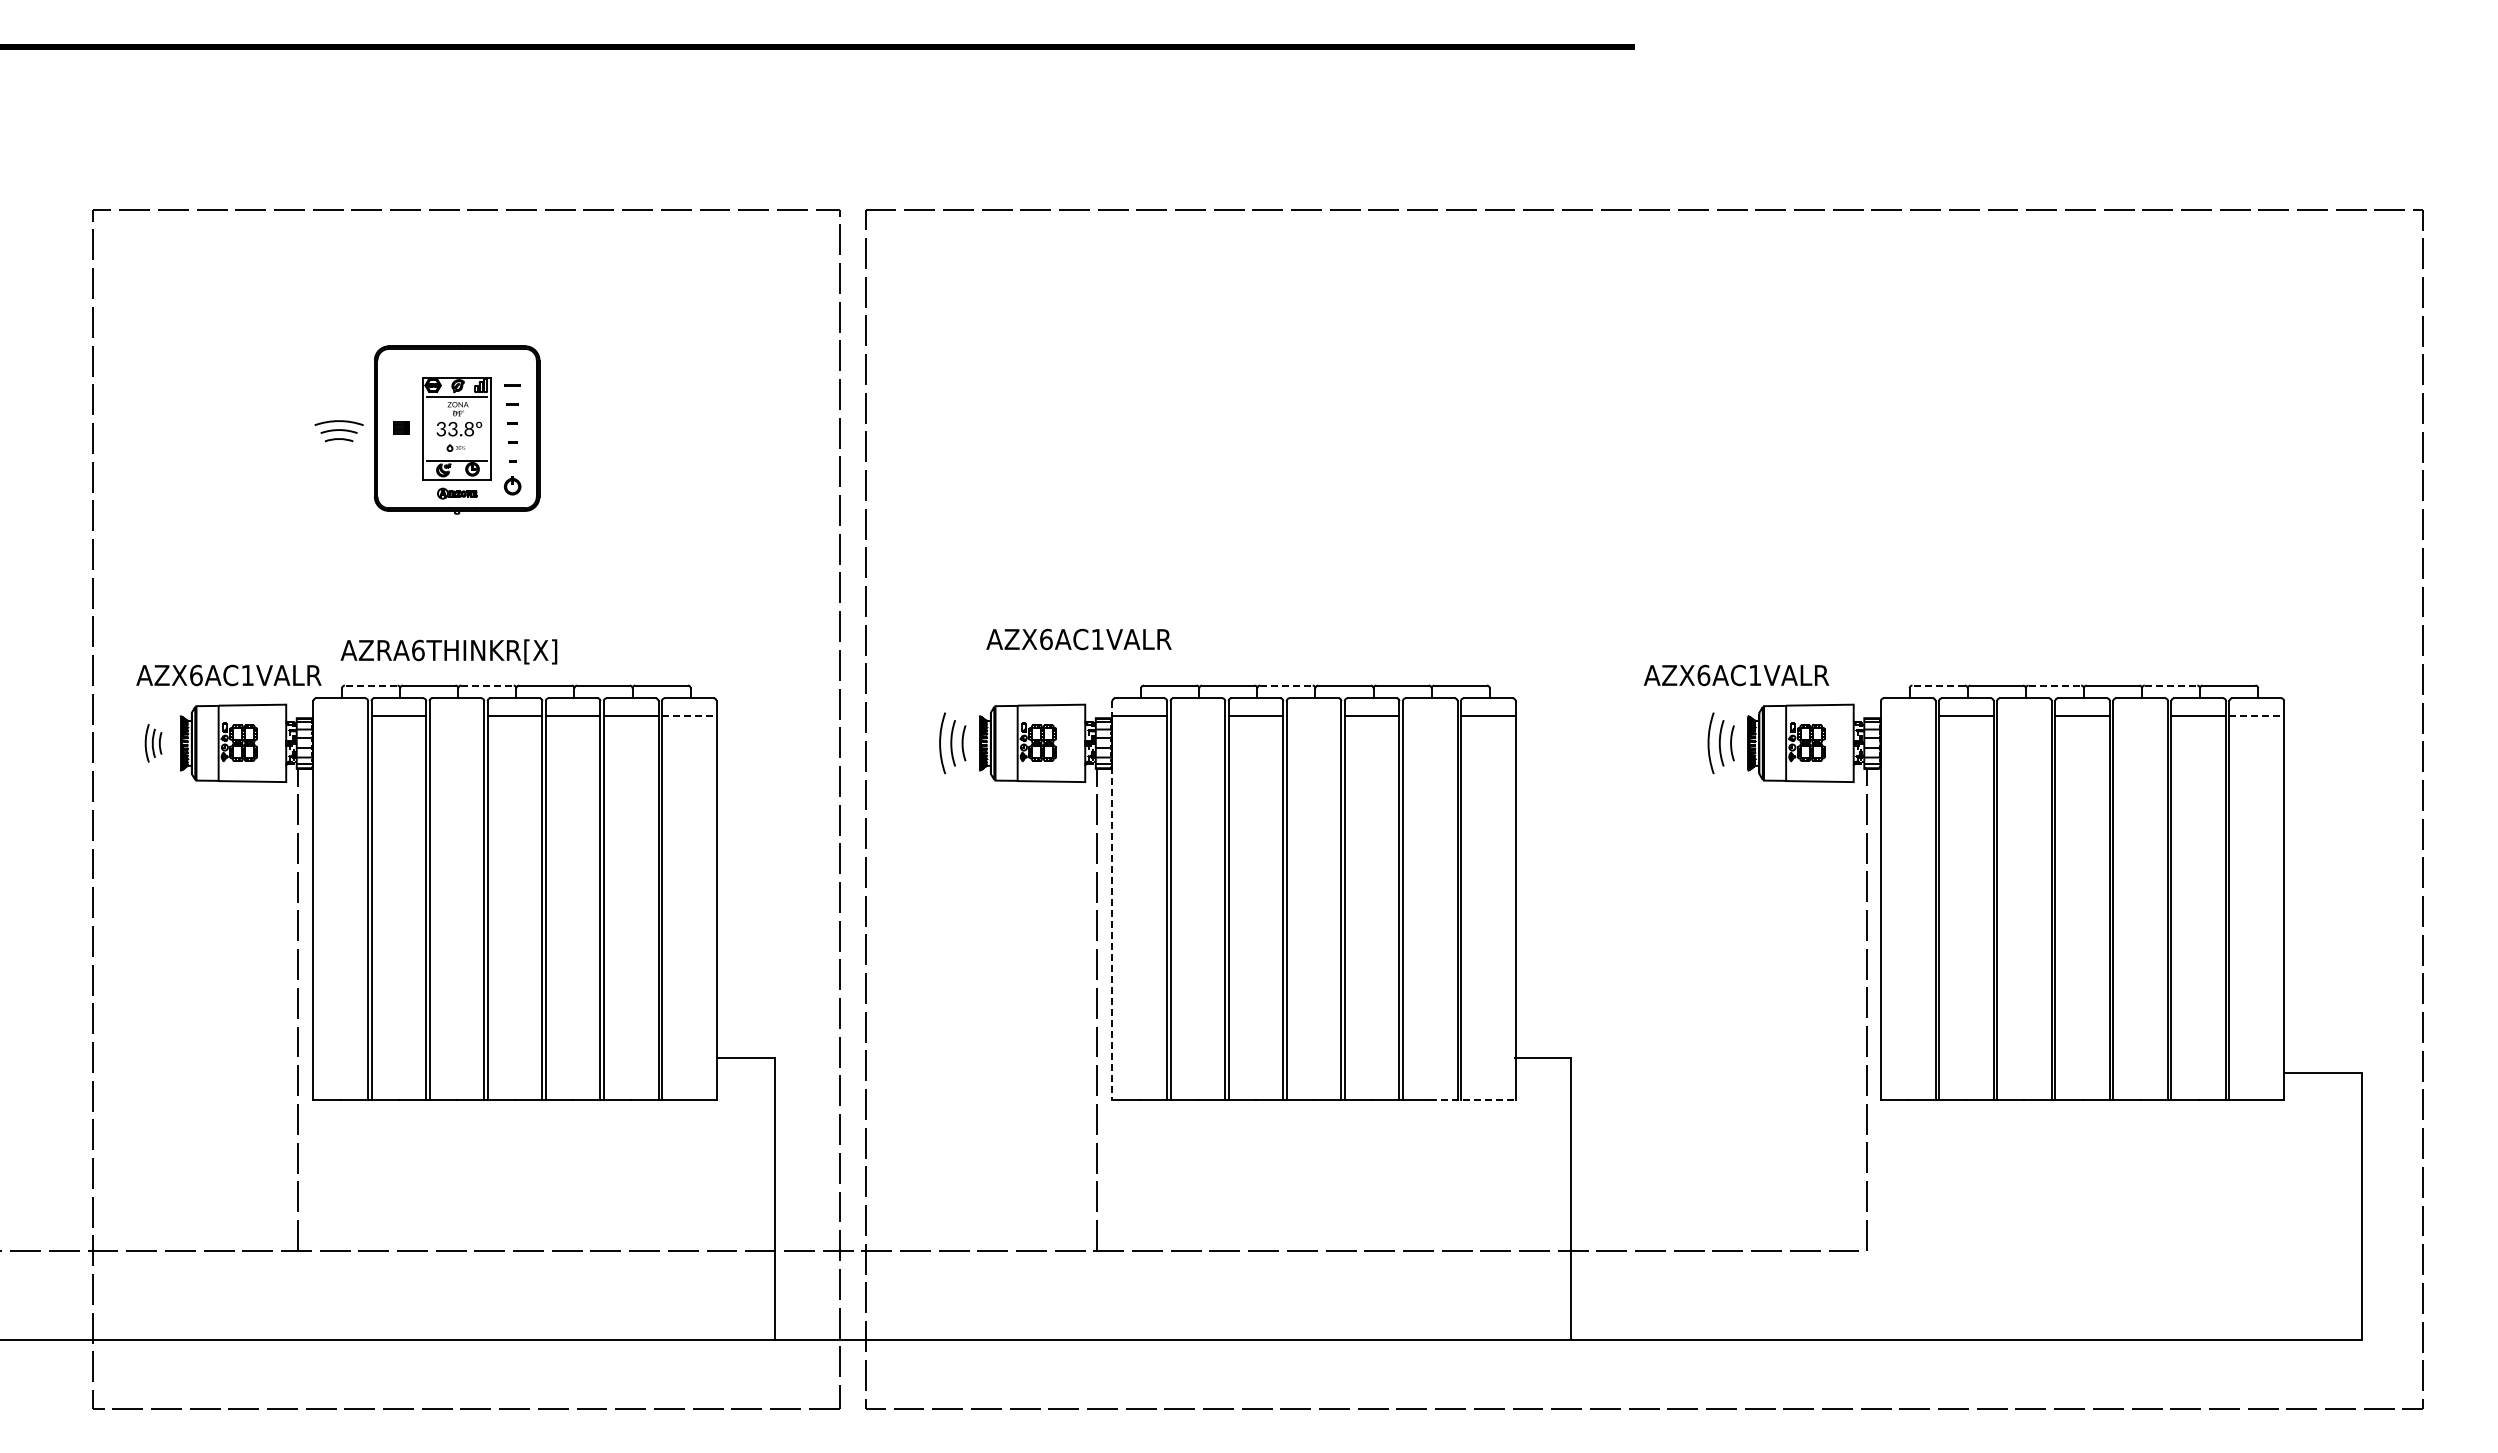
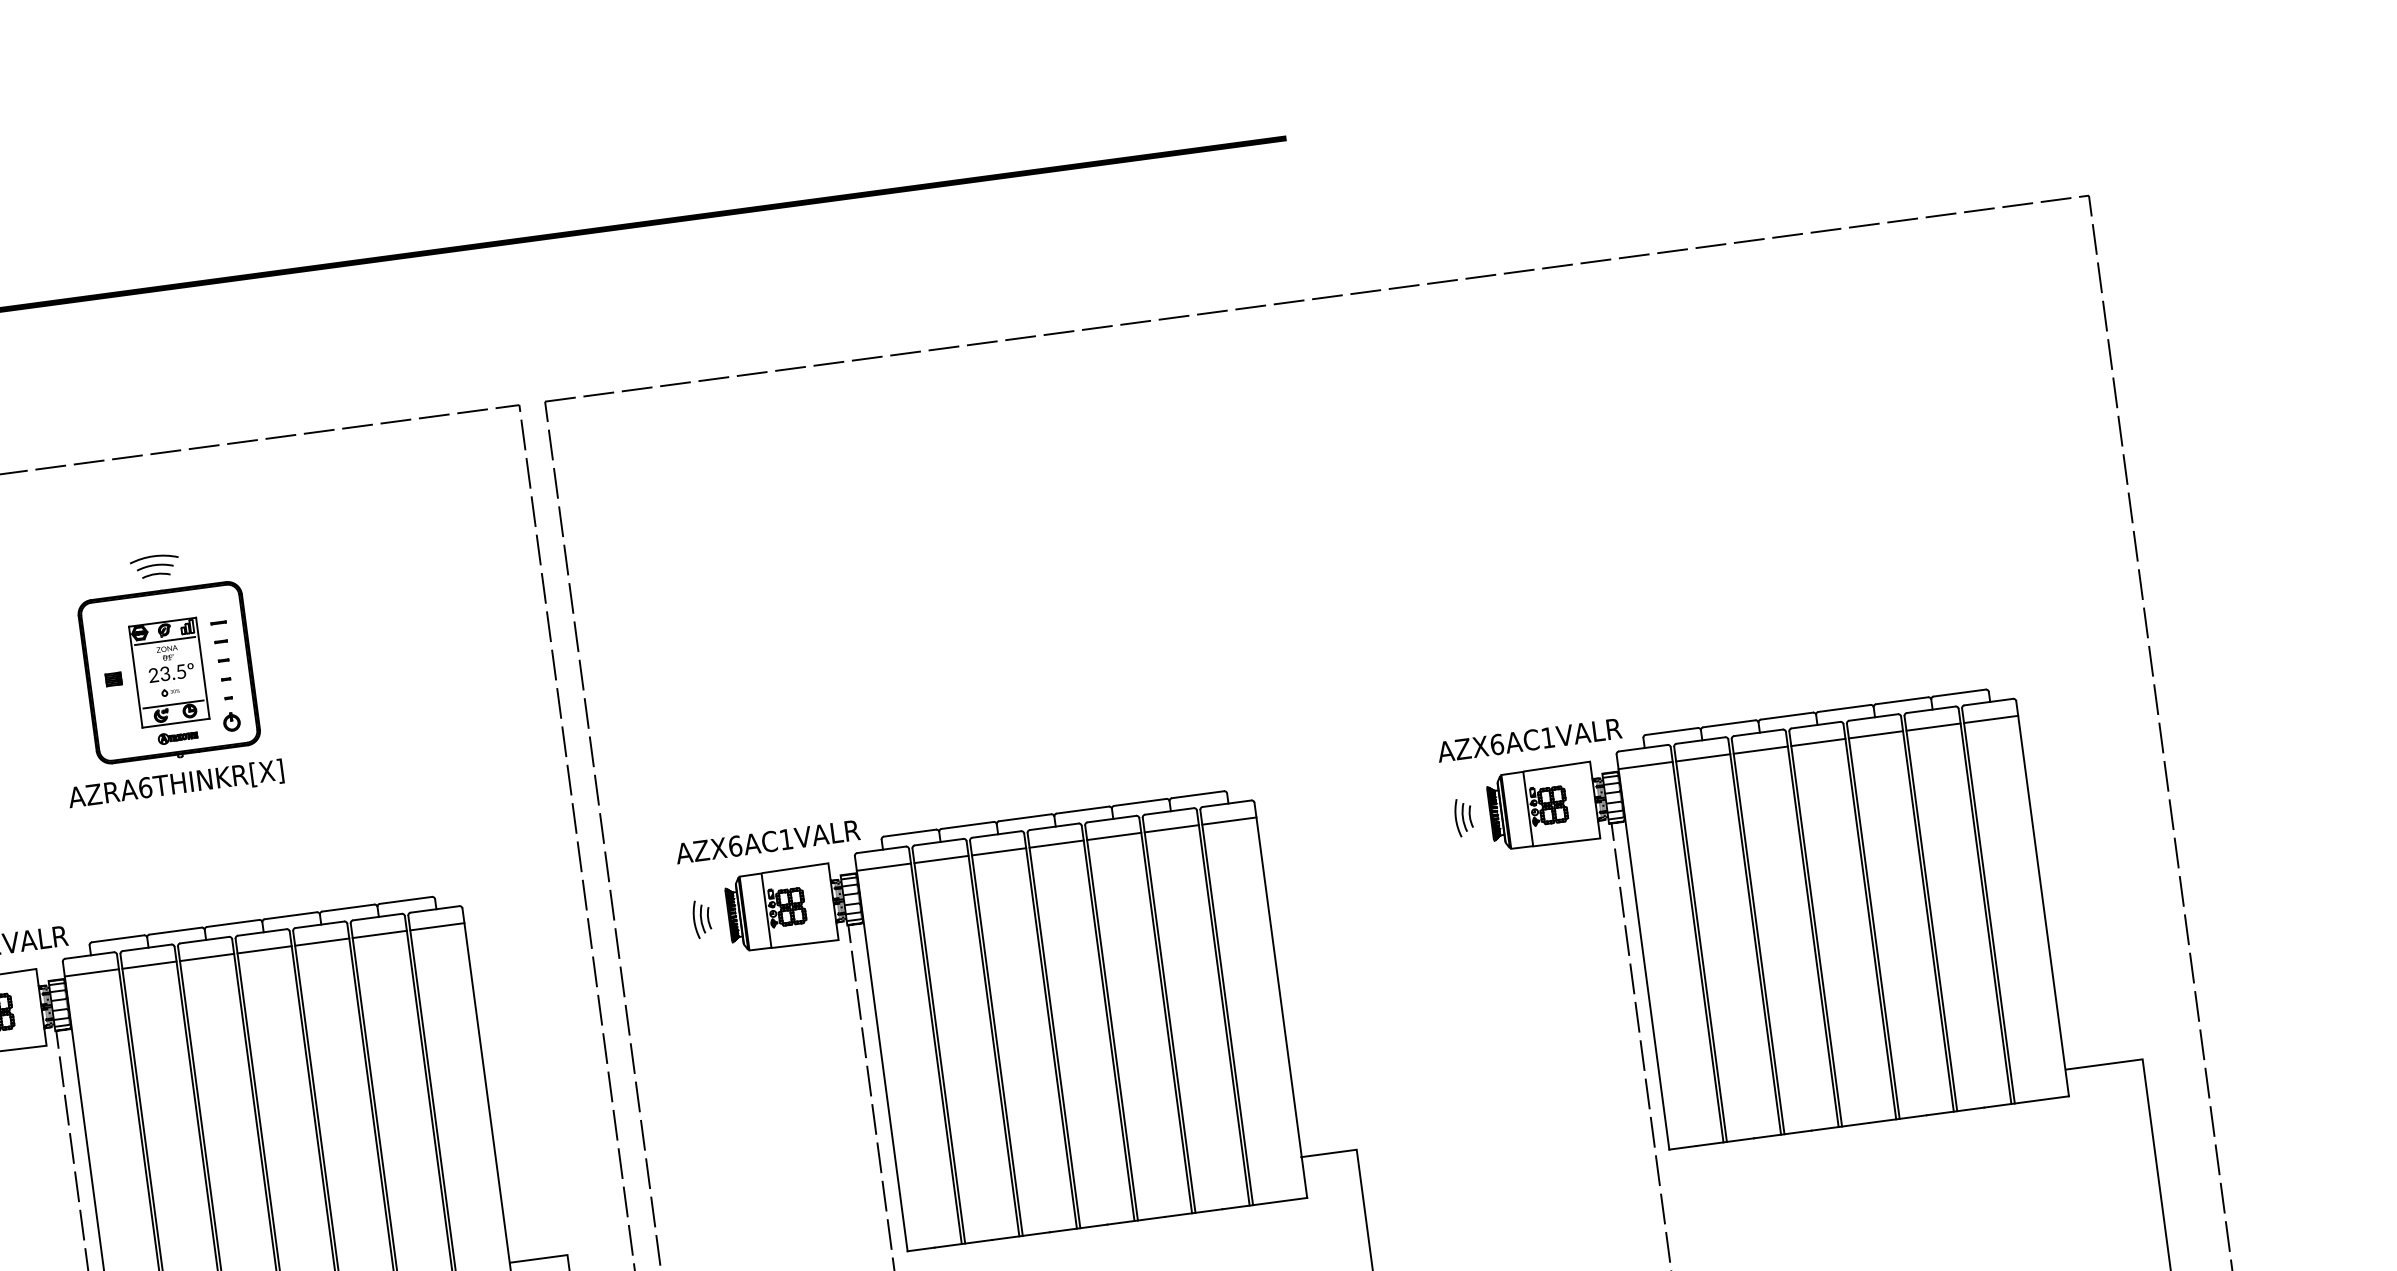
text: (455, 428) -> (167, 672), 33.8º -> 23.5º
part: (338, 431) -> (154, 566), moved
text: (1078, 639) -> (767, 842), moved
text: (448, 651) -> (175, 784), moved
text: (1736, 675) -> (1529, 740), moved
line: (370, 685) -> (117, 938), dashed -> solid
line: (487, 685) -> (233, 923), dashed -> solid
line: (1286, 685) -> (1025, 817), dashed -> solid
line: (1938, 685) -> (1671, 731), dashed -> solid
line: (2055, 685) -> (1787, 715), dashed -> solid
line: (2171, 685) -> (1902, 700), dashed -> solid
line: (340, 715) -> (91, 972), added
line: (456, 715) -> (206, 957), added
line: (689, 715) -> (437, 926), dashed -> solid
line: (1197, 715) -> (941, 859), added
line: (1313, 715) -> (1056, 843), added
line: (1429, 715) -> (1171, 828), added
line: (1907, 715) -> (1644, 765), added
line: (2024, 715) -> (1760, 749), added
line: (2140, 715) -> (1875, 734), added
line: (2257, 715) -> (1991, 719), dashed -> solid
part: (952, 743) -> (701, 919), size x0.62
part: (1720, 743) -> (1463, 817), size x0.62
line: (1112, 900) -> (881, 1053), dashed -> solid
line: (1472, 1099) -> (1264, 1203), dashed -> solid

